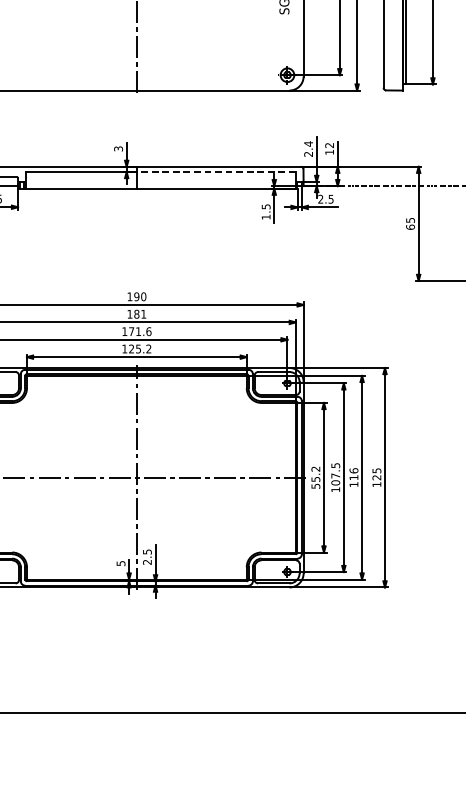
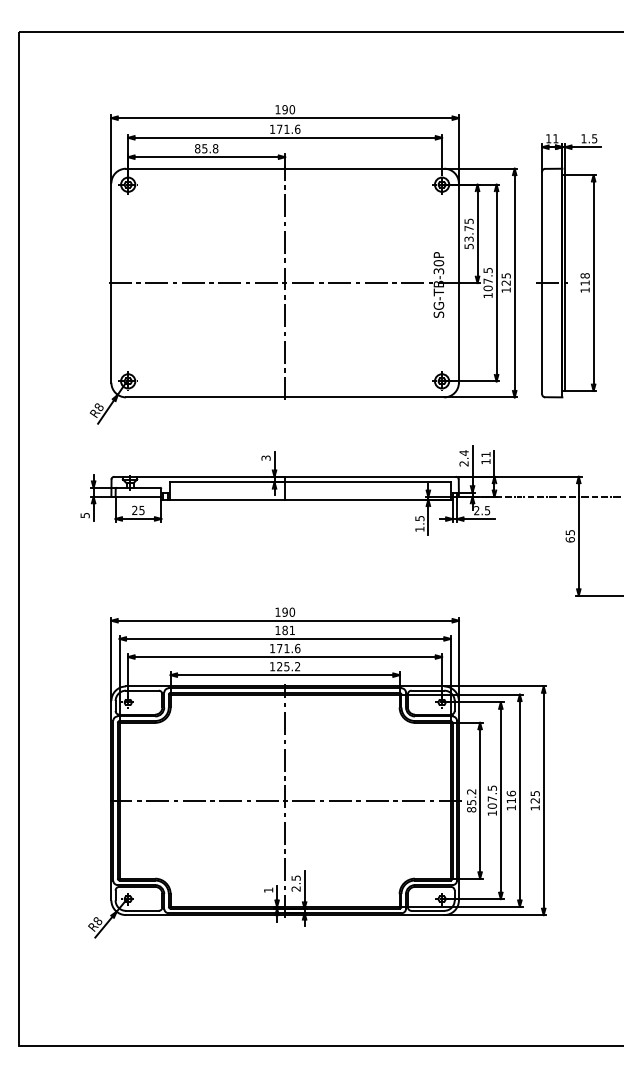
text: (329, 145) -> (485, 454), 12 -> 11
line: (215, 172) -> (367, 482), dashed -> solid
text: (315, 486) -> (471, 809), 55.2 -> 85.2
text: (120, 562) -> (268, 889), 5 -> 1

